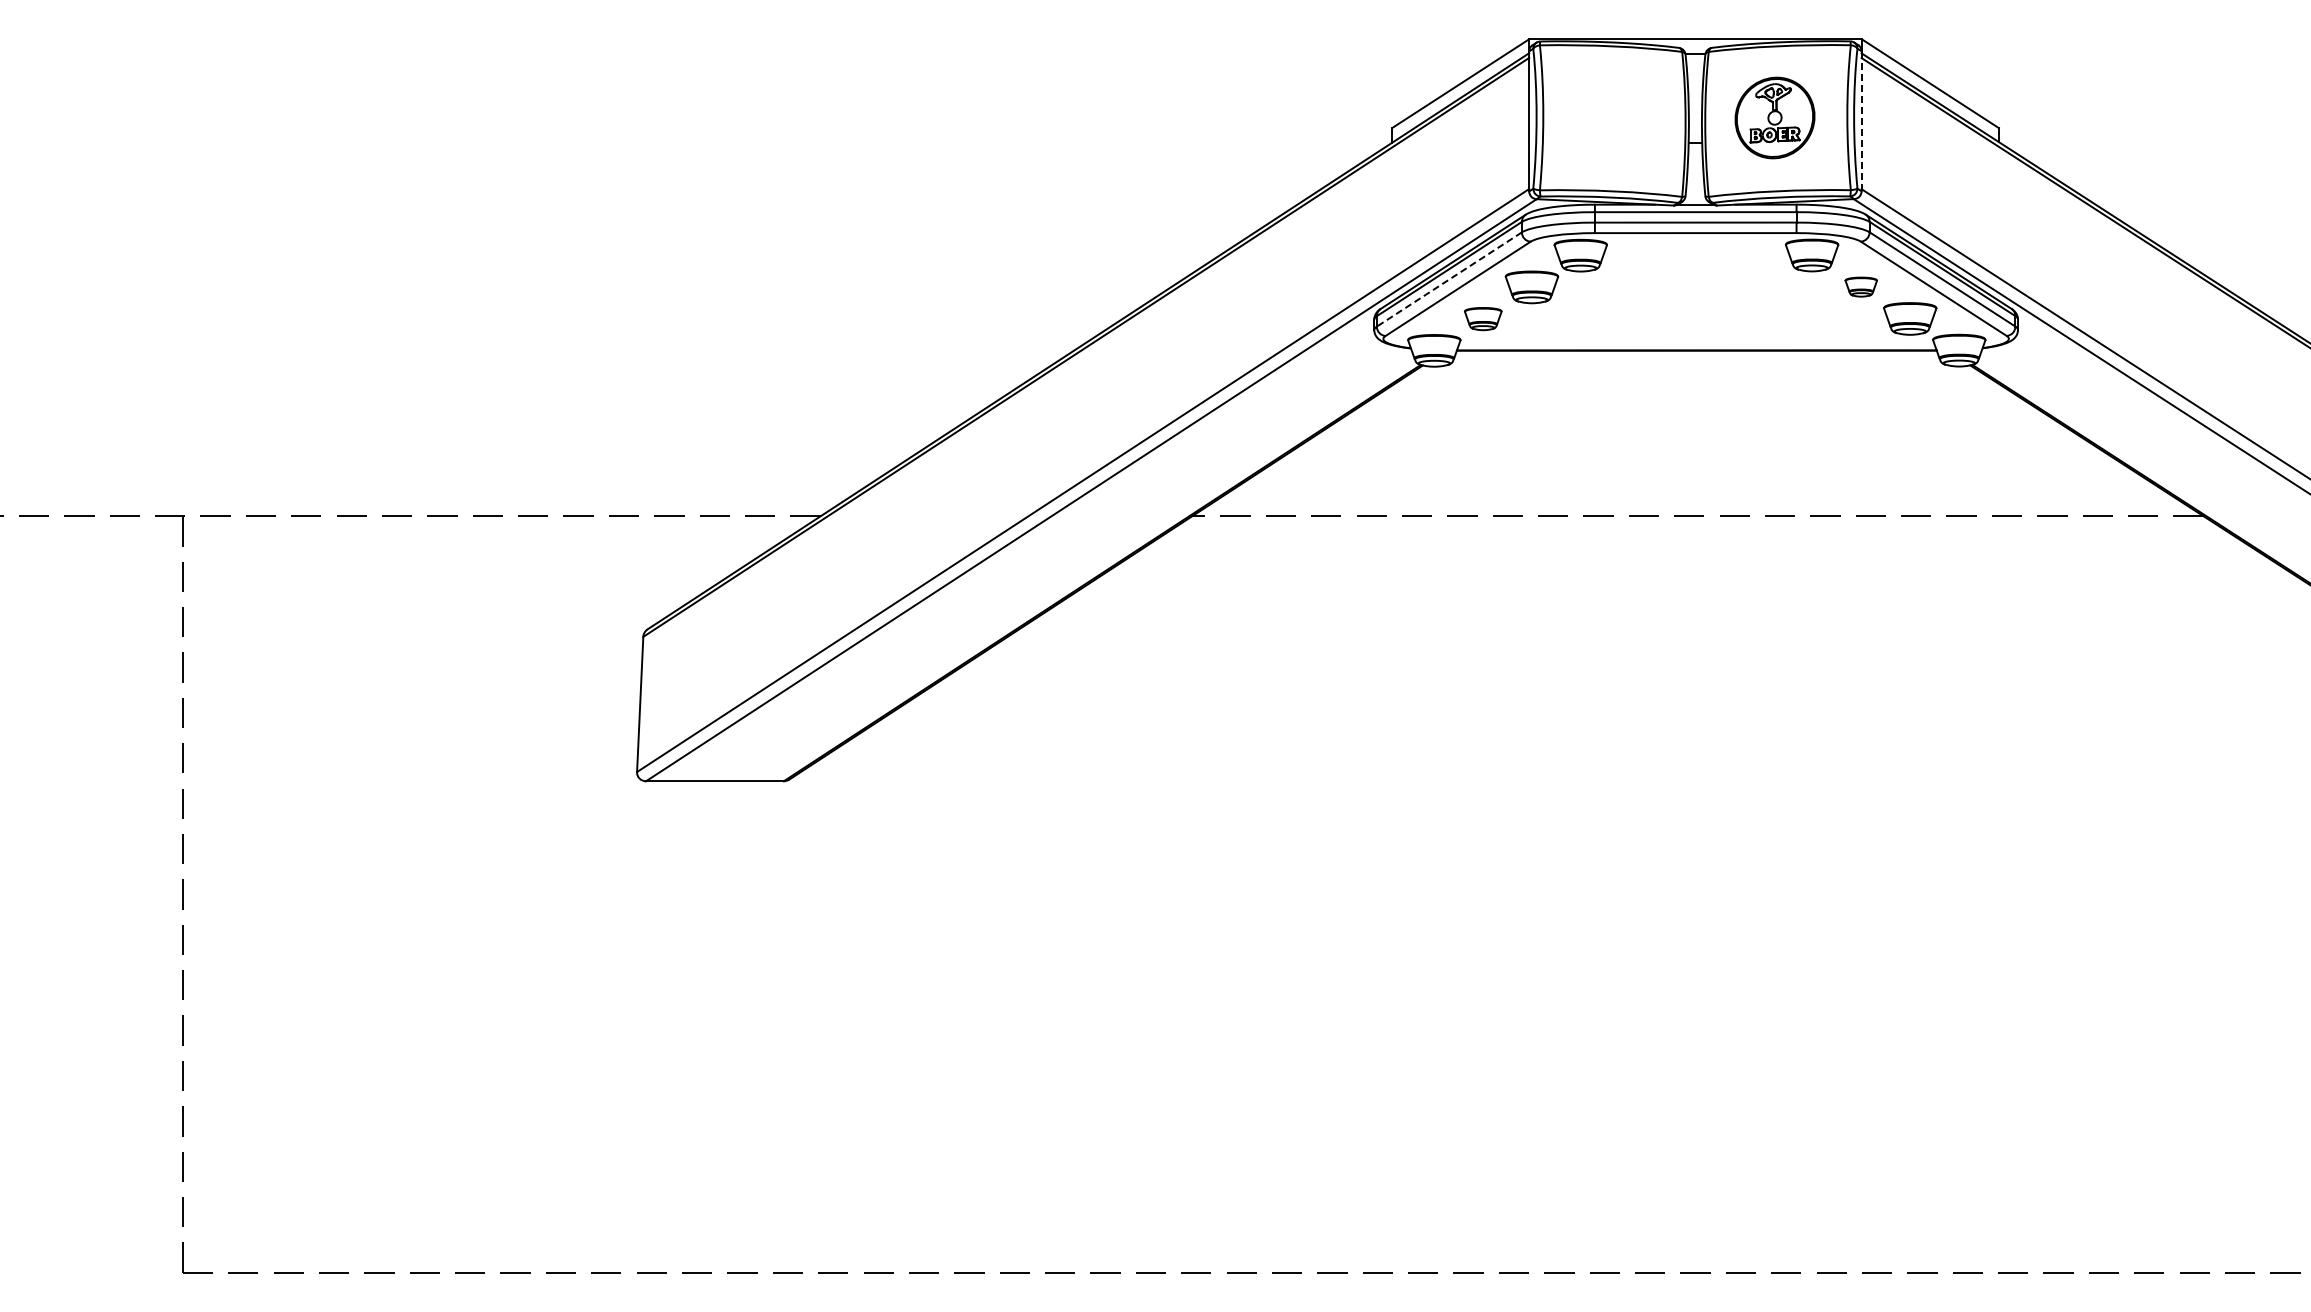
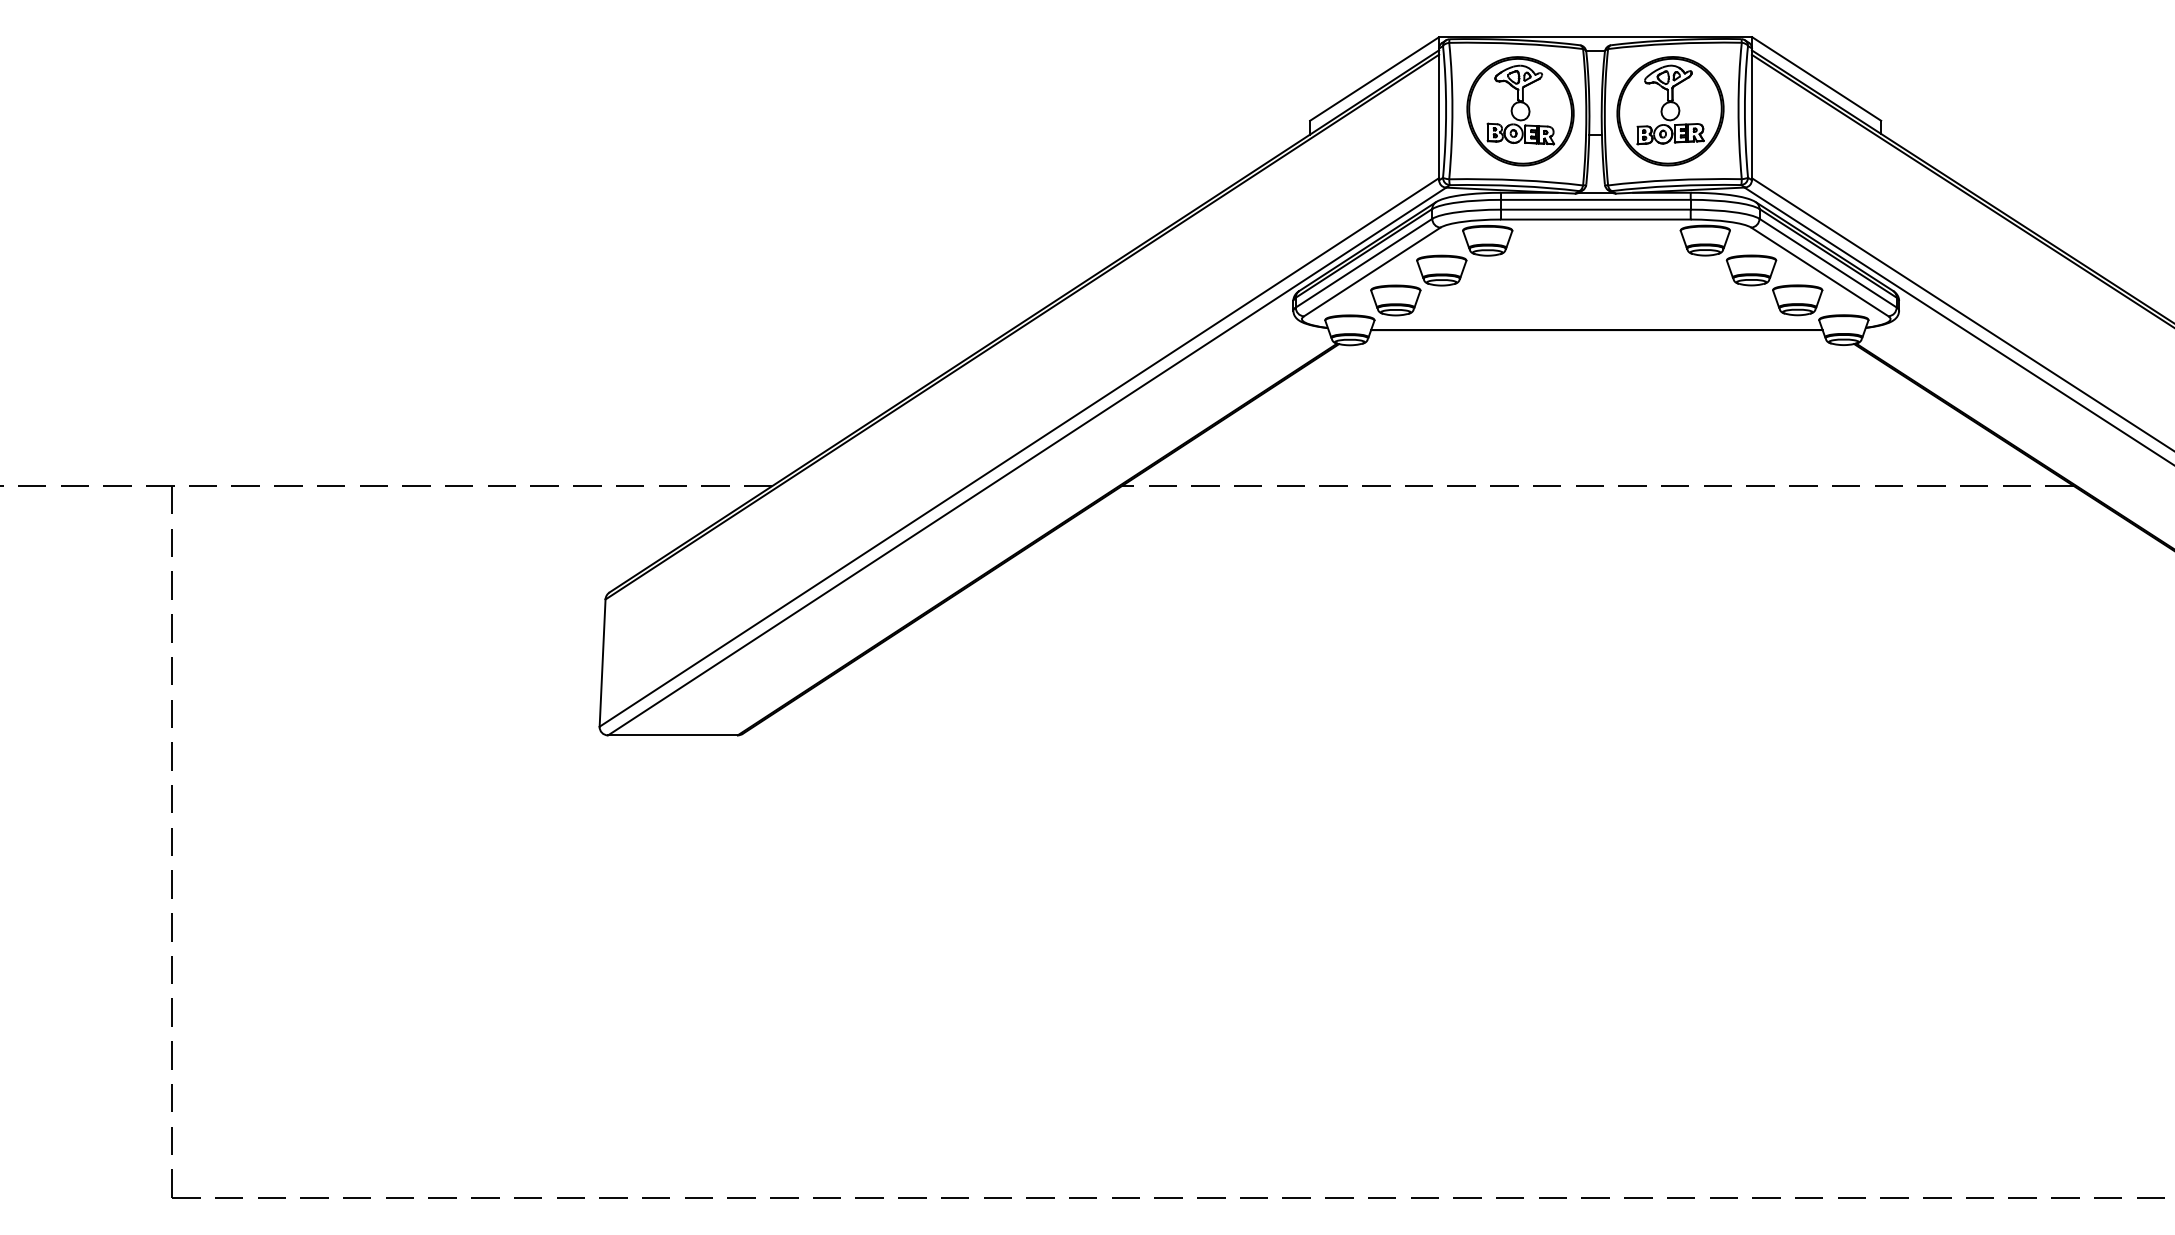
part: (1615, 117) -> (1520, 110), added
part: (1774, 117) -> (1669, 110), size x1.43
line: (1861, 120) -> (1751, 113), dashed -> solid
line: (1449, 279) -> (1364, 263), dashed -> solid
part: (1861, 286) -> (1751, 269), size x1.67
part: (1483, 318) -> (1396, 299), size x1.43

